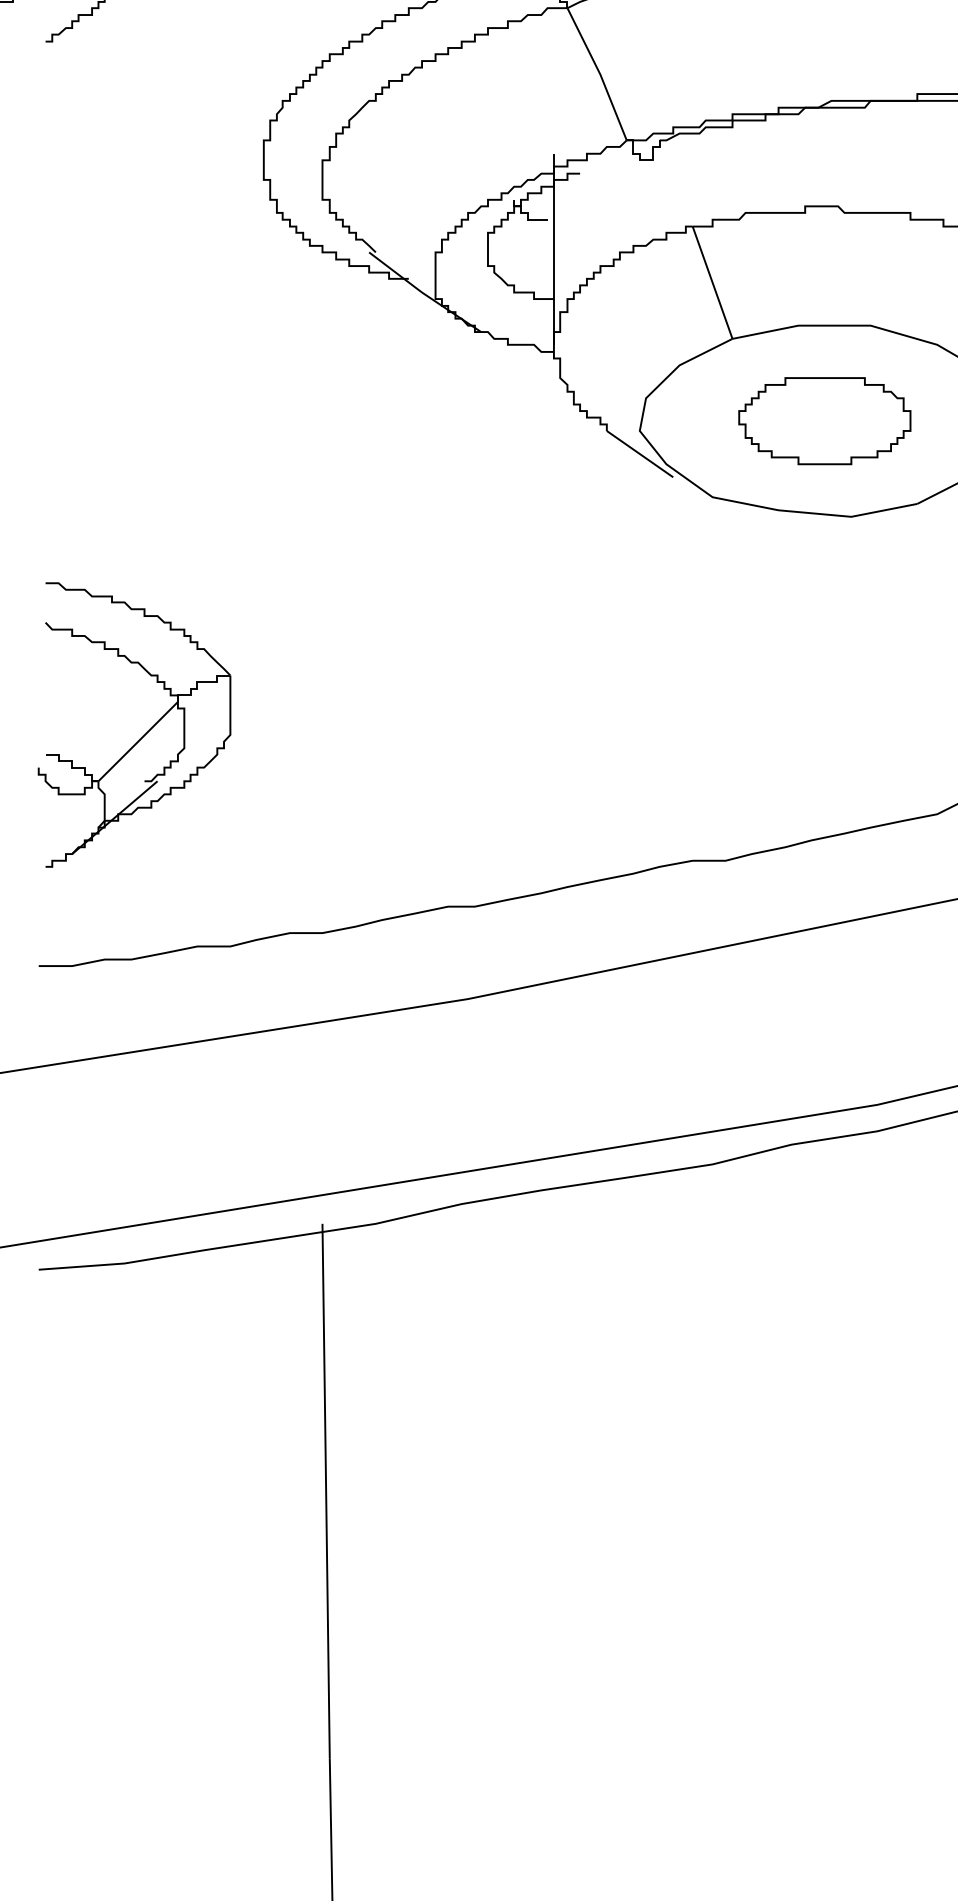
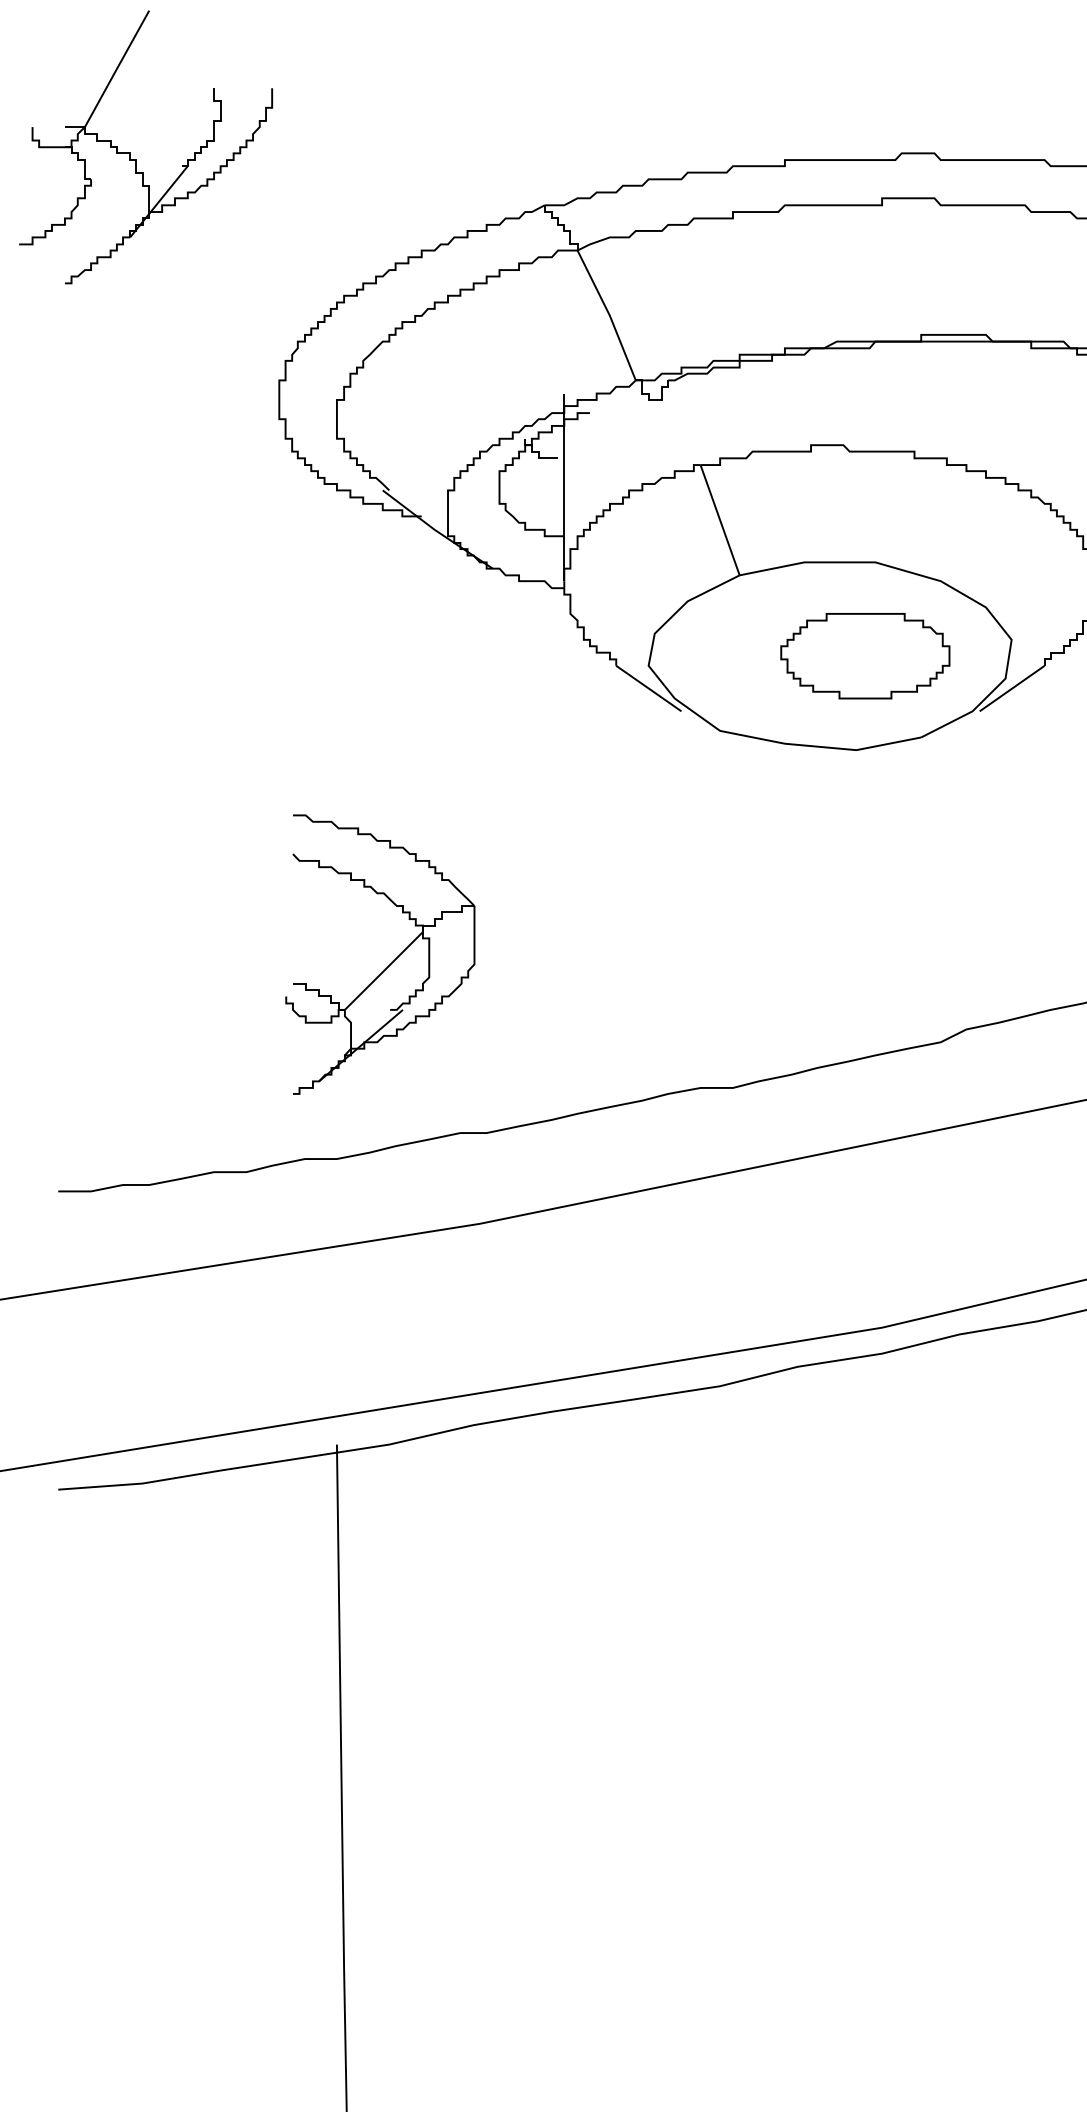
part: (824, 421) -> (865, 656), moved
part: (144, 734) -> (390, 963), moved

